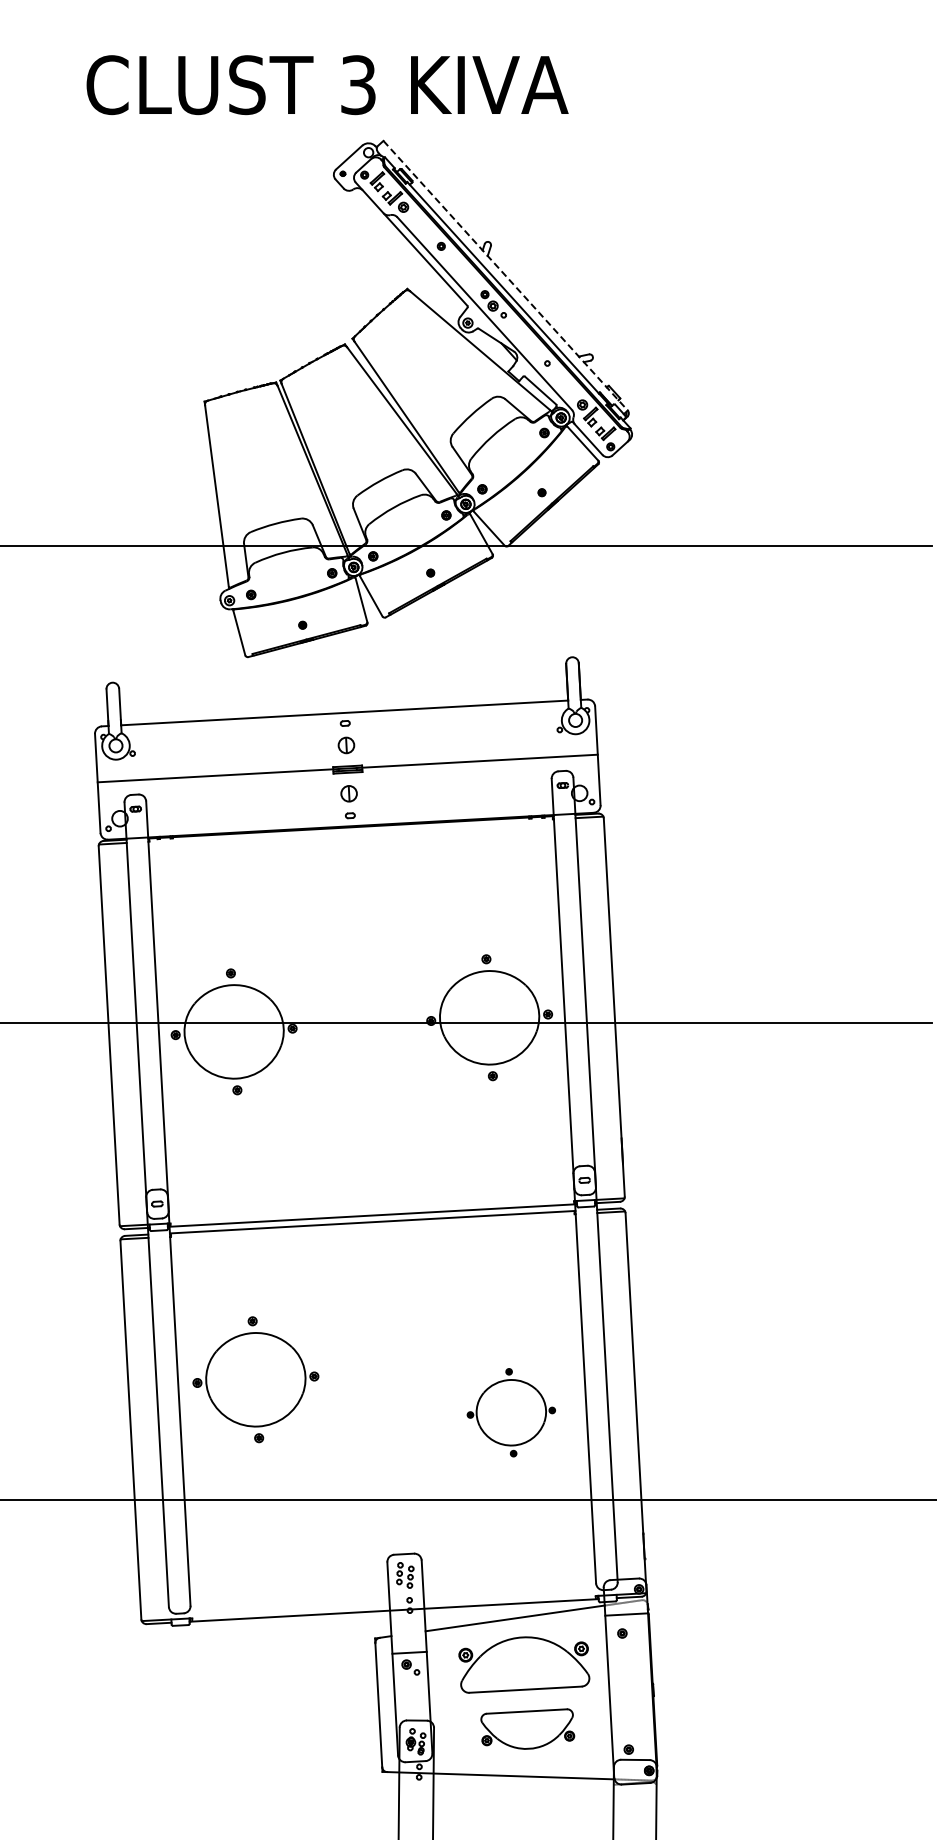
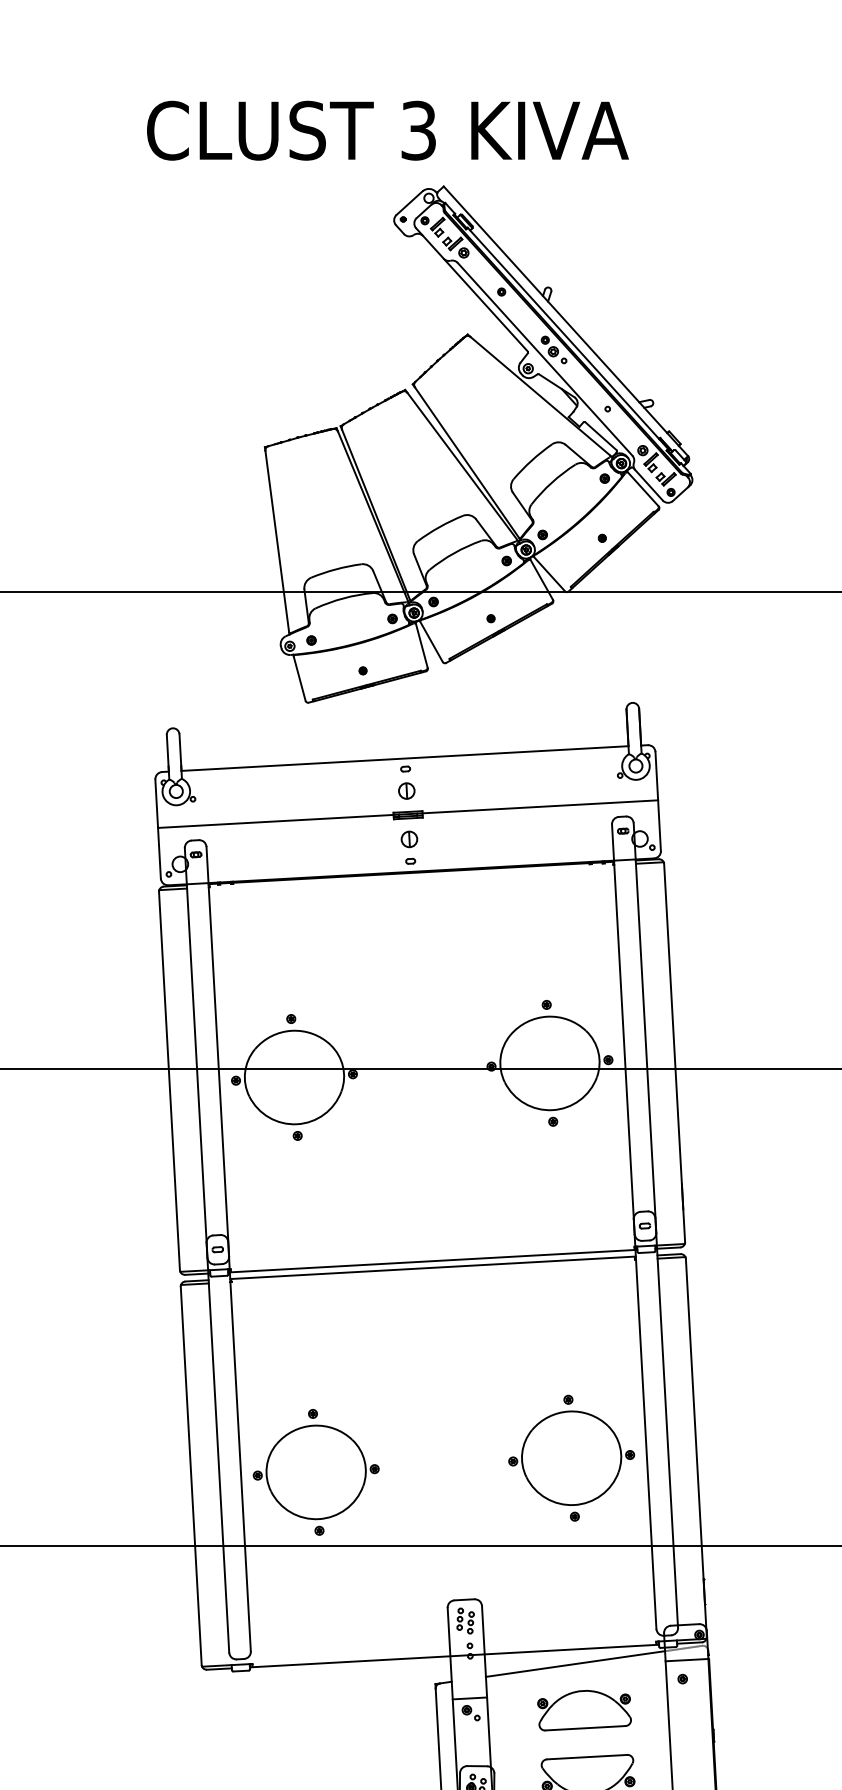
line: (505, 275) -> (565, 321), dashed -> solid
part: (255, 1379) -> (315, 1472), moved
part: (511, 1412) -> (571, 1458), size x1.43
part: (523, 1664) -> (583, 1710), size x0.71

